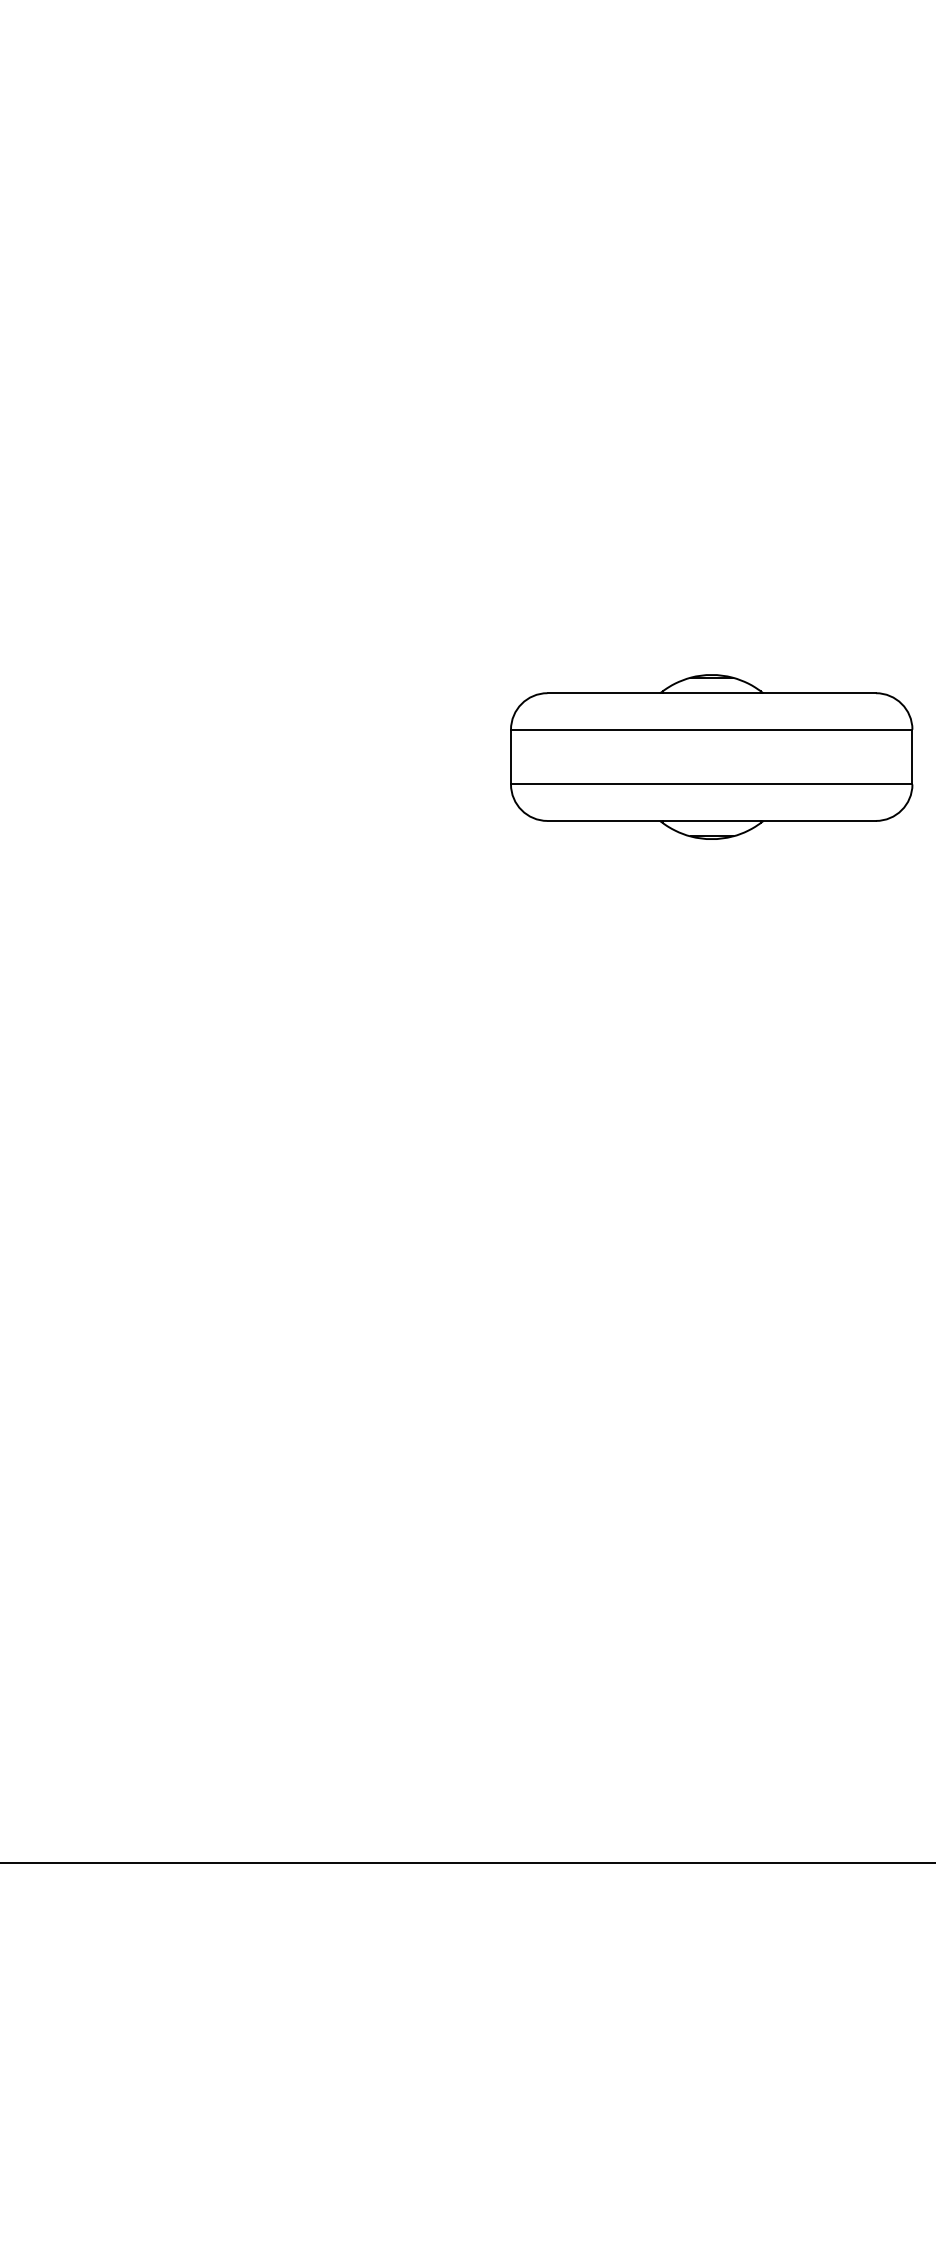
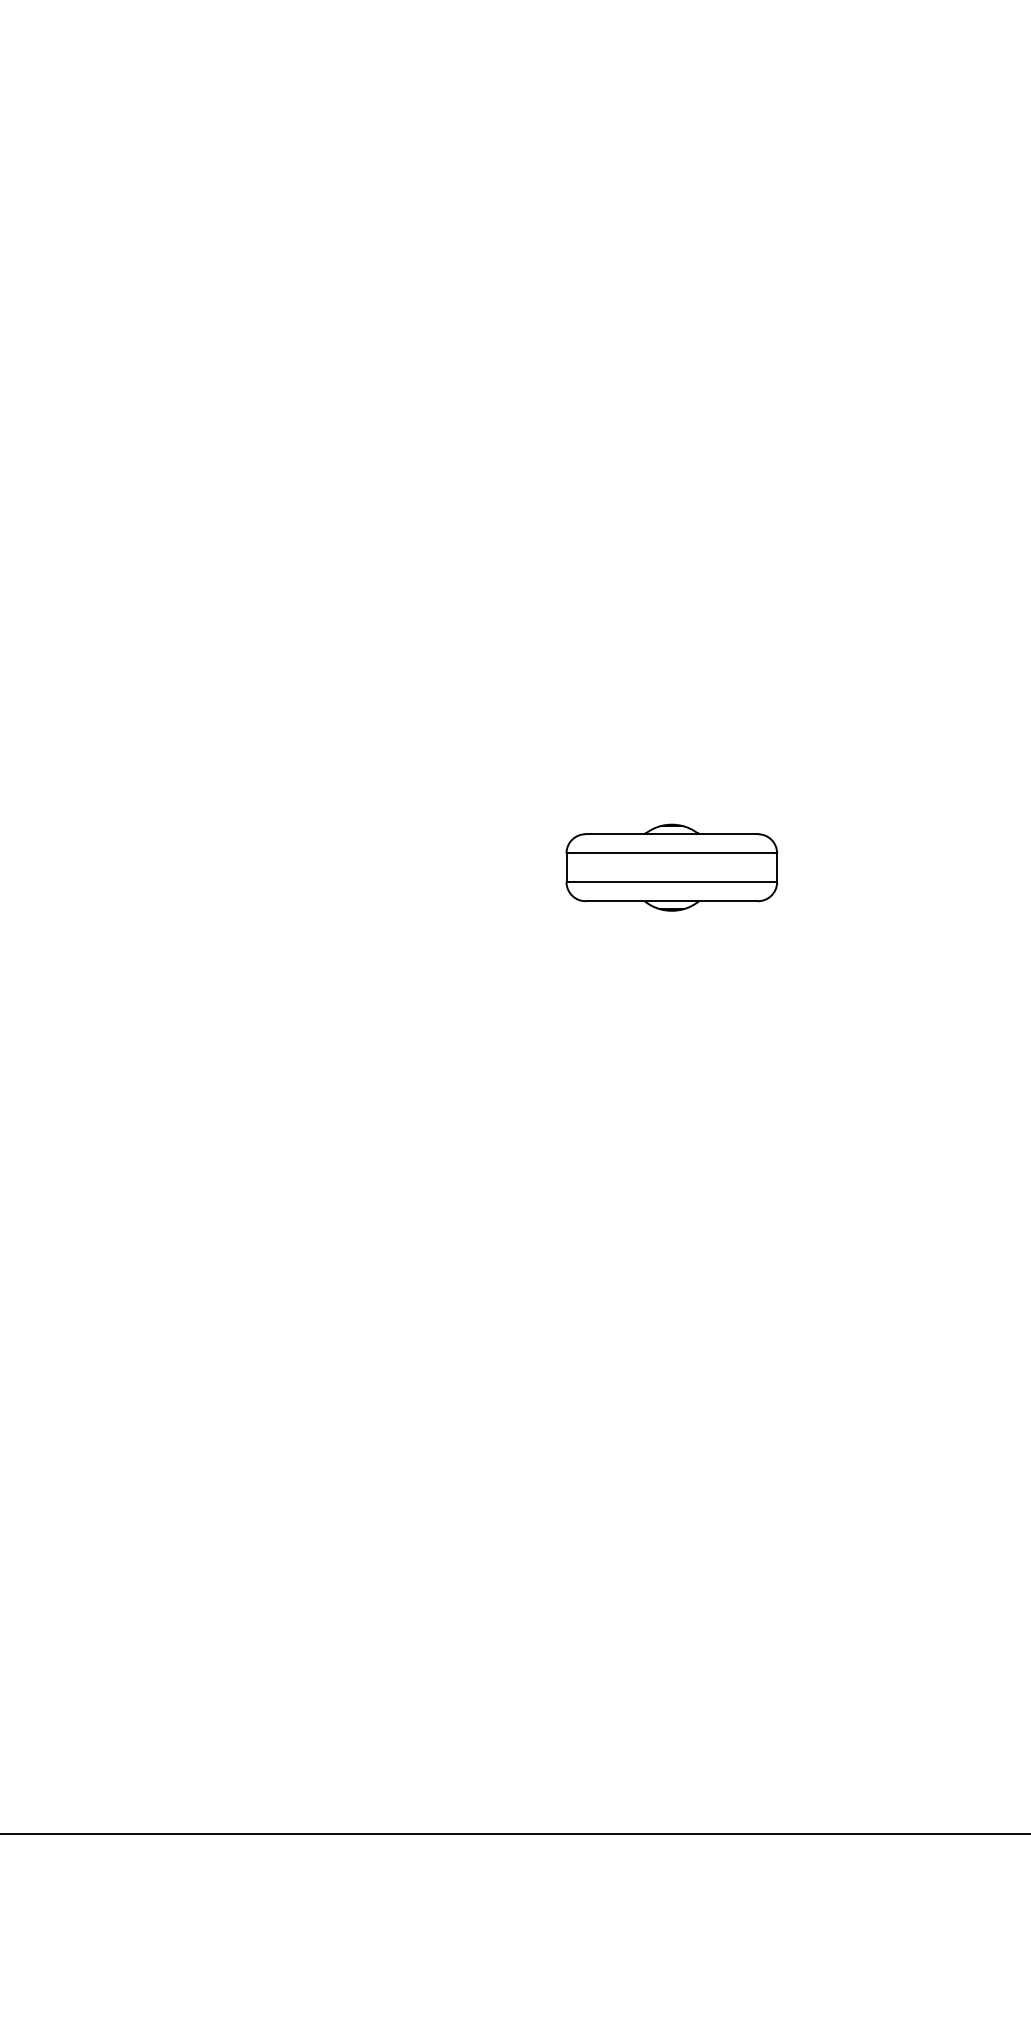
part: (711, 757) -> (671, 867), size x0.6

